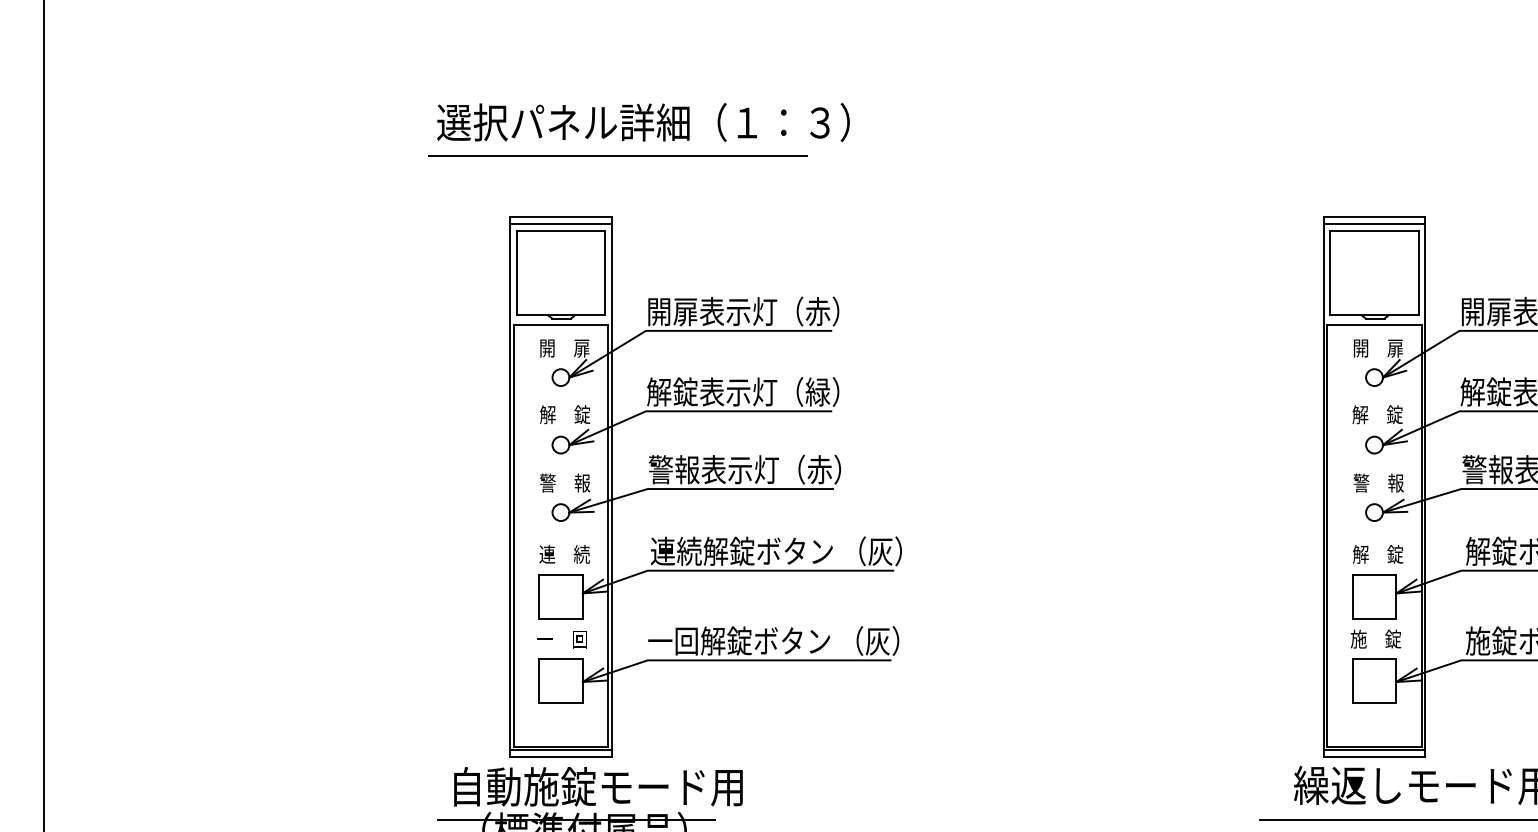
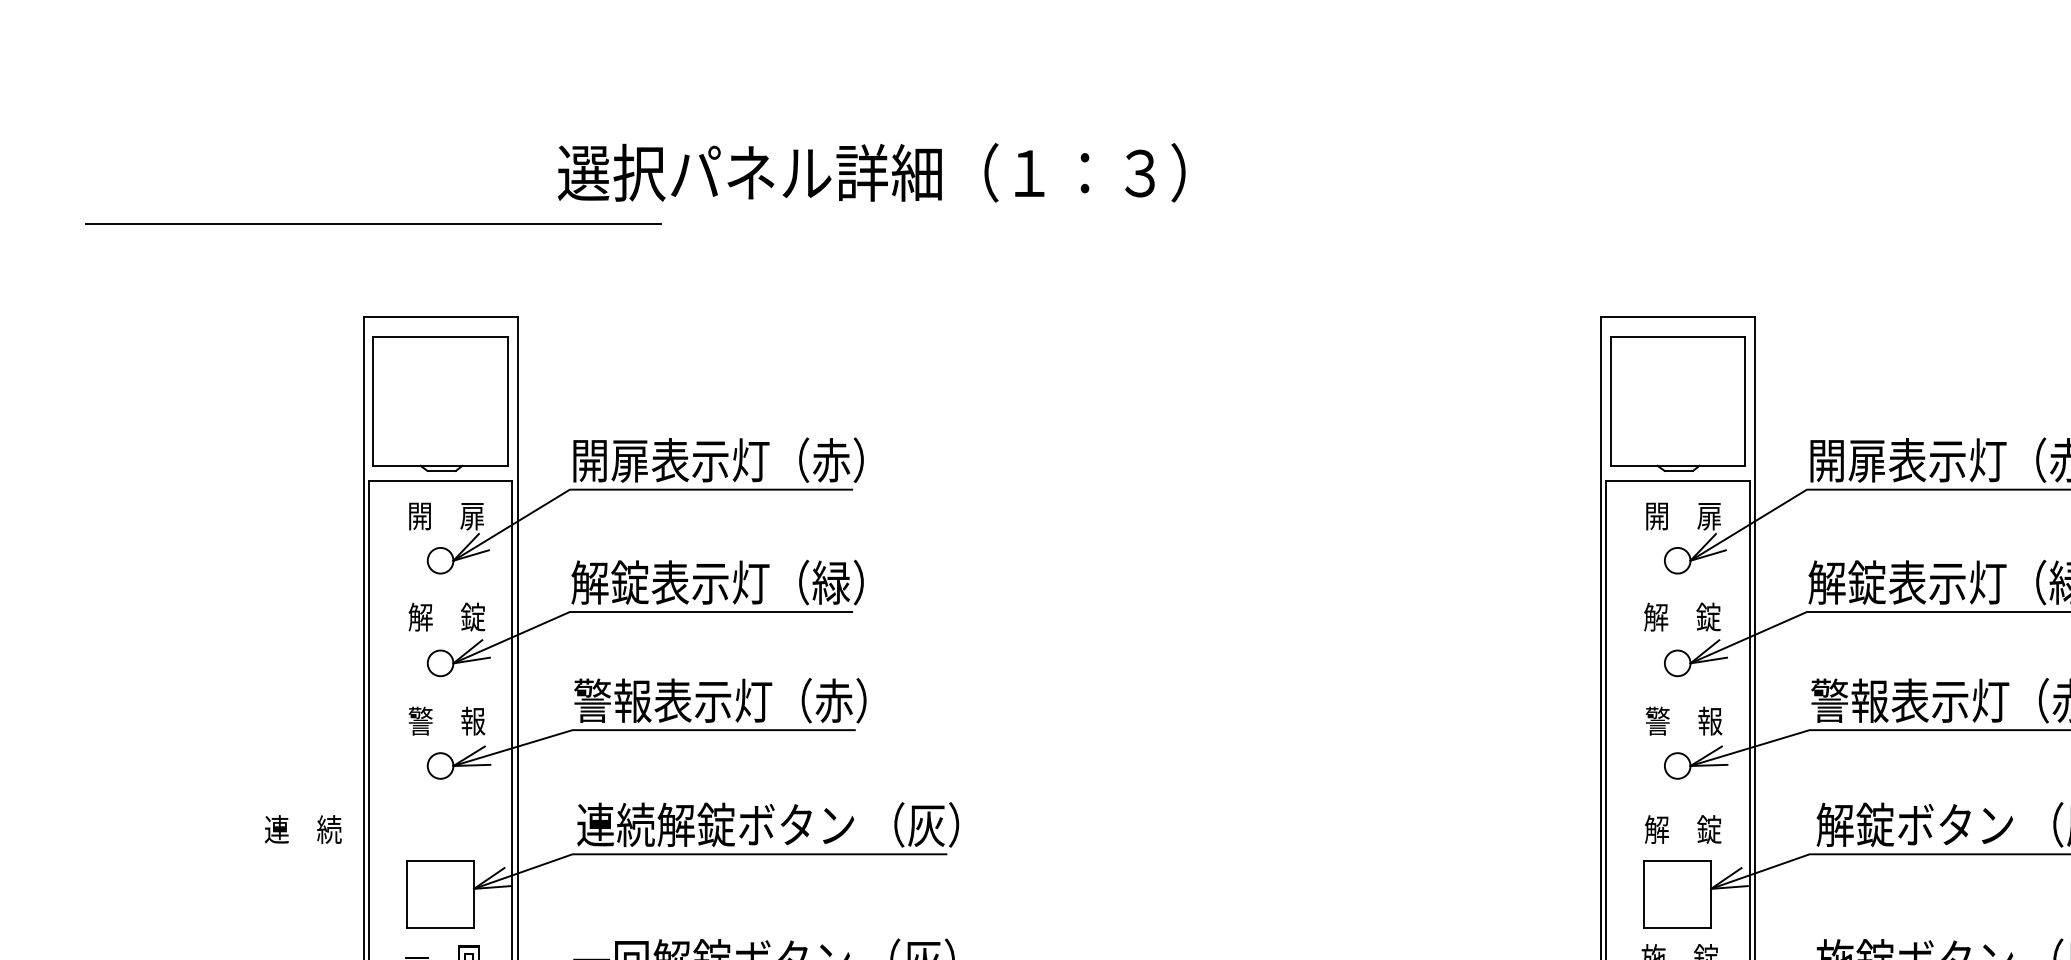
text: (643, 122) -> (871, 172), moved
line: (617, 155) -> (372, 222), moved
line: (560, 223) -> (439, 326), removed
line: (1374, 223) -> (1677, 326), removed
text: (564, 554) -> (303, 829), moved

